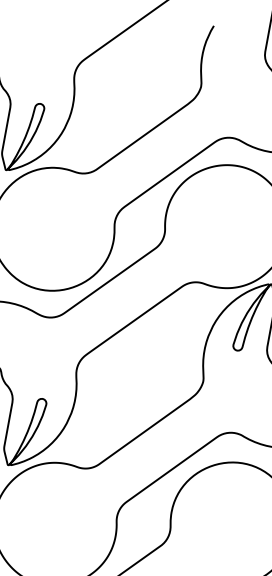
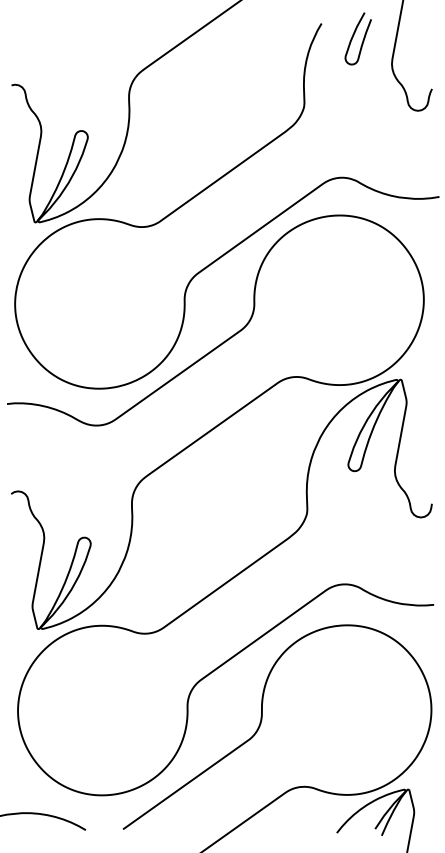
curve: (237, 36) -> (353, 37), added

